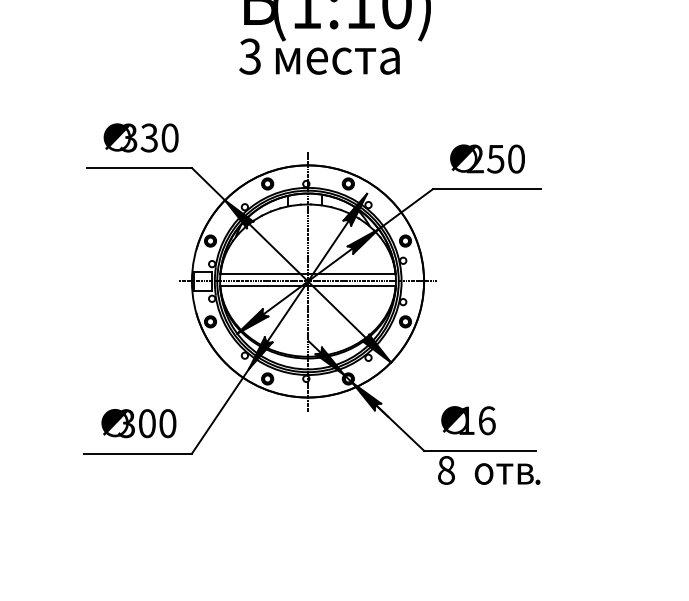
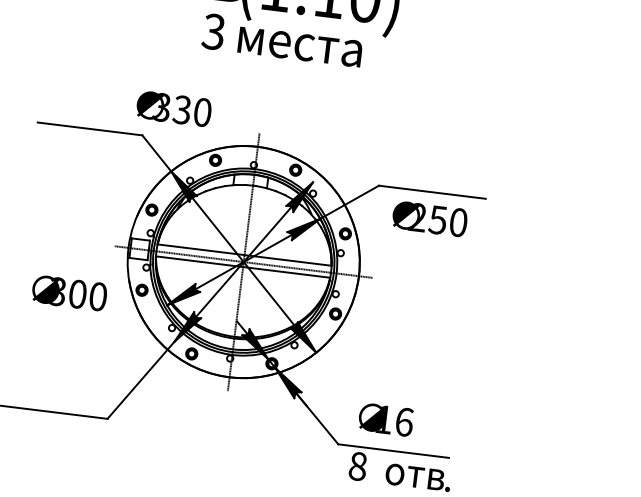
text: (140, 137) -> (173, 108), moved
text: (487, 158) -> (429, 218), moved
text: (138, 423) -> (69, 293), moved

